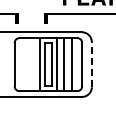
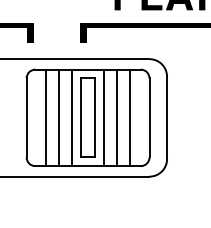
line: (25, 64) -> (46, 117), added
line: (32, 64) -> (59, 117), added
line: (91, 64) -> (166, 117), dashed -> solid

